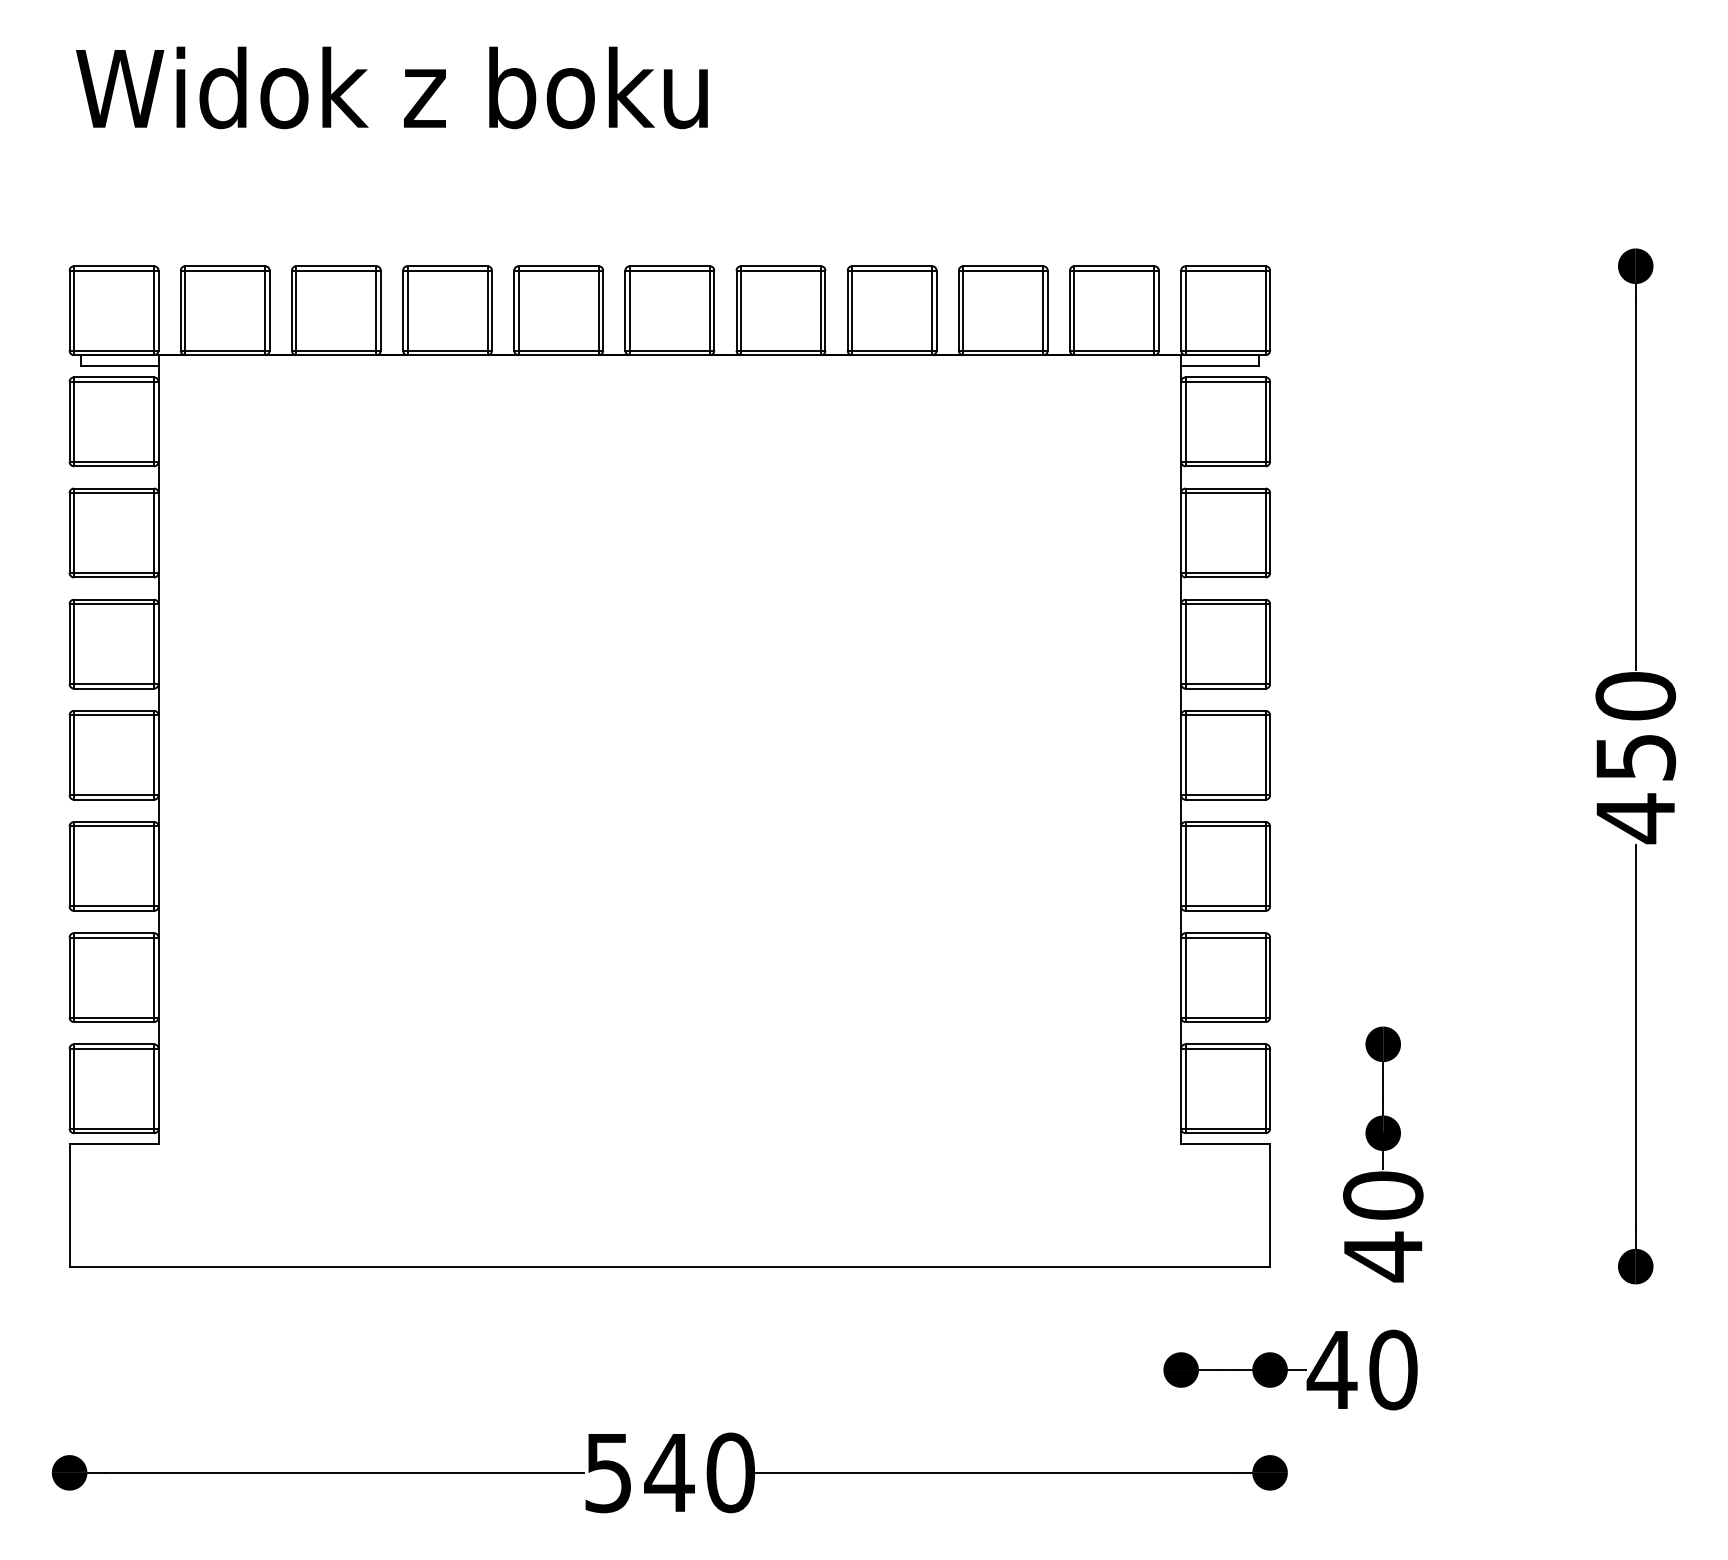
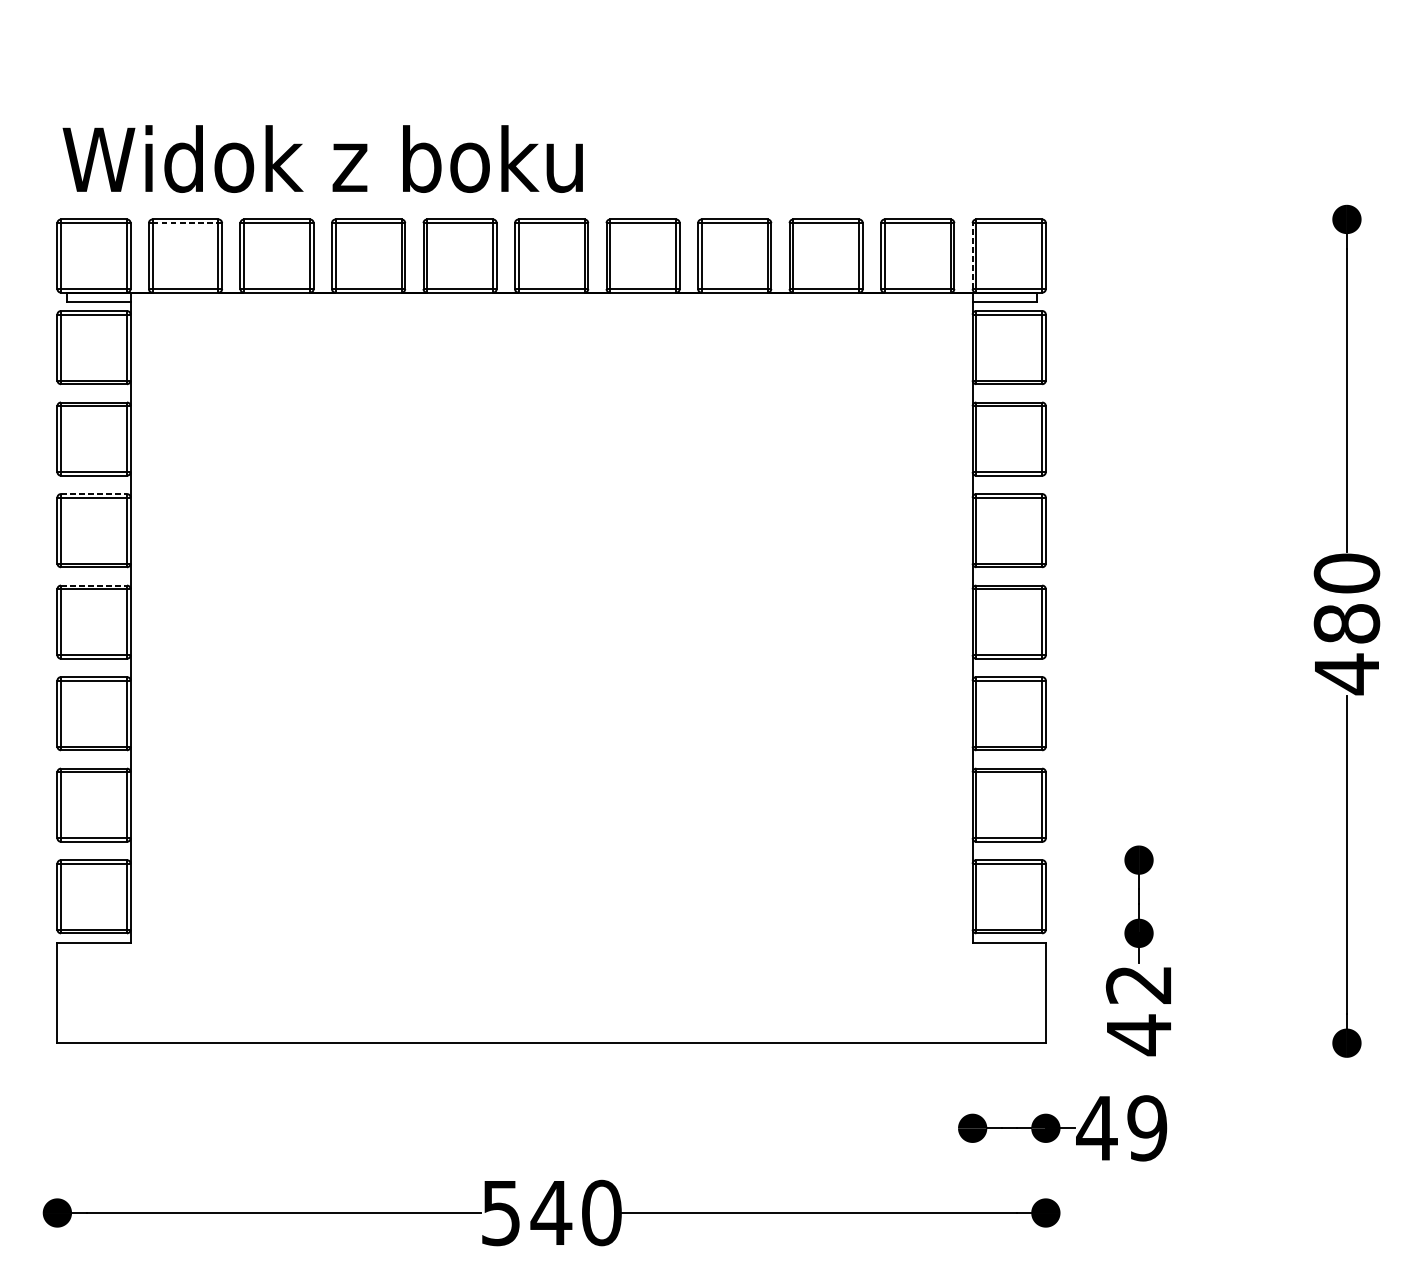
text: (391, 87) -> (322, 158), moved
line: (225, 270) -> (185, 222), solid -> dashed
line: (1181, 310) -> (972, 255), solid -> dashed
line: (114, 599) -> (94, 493), solid -> dashed
line: (114, 710) -> (94, 585), solid -> dashed
text: (1635, 757) -> (1346, 623), 450 -> 480
text: (1383, 1195) -> (1139, 984), 40 -> 42
text: (1393, 1369) -> (1147, 1127), 40 -> 49

